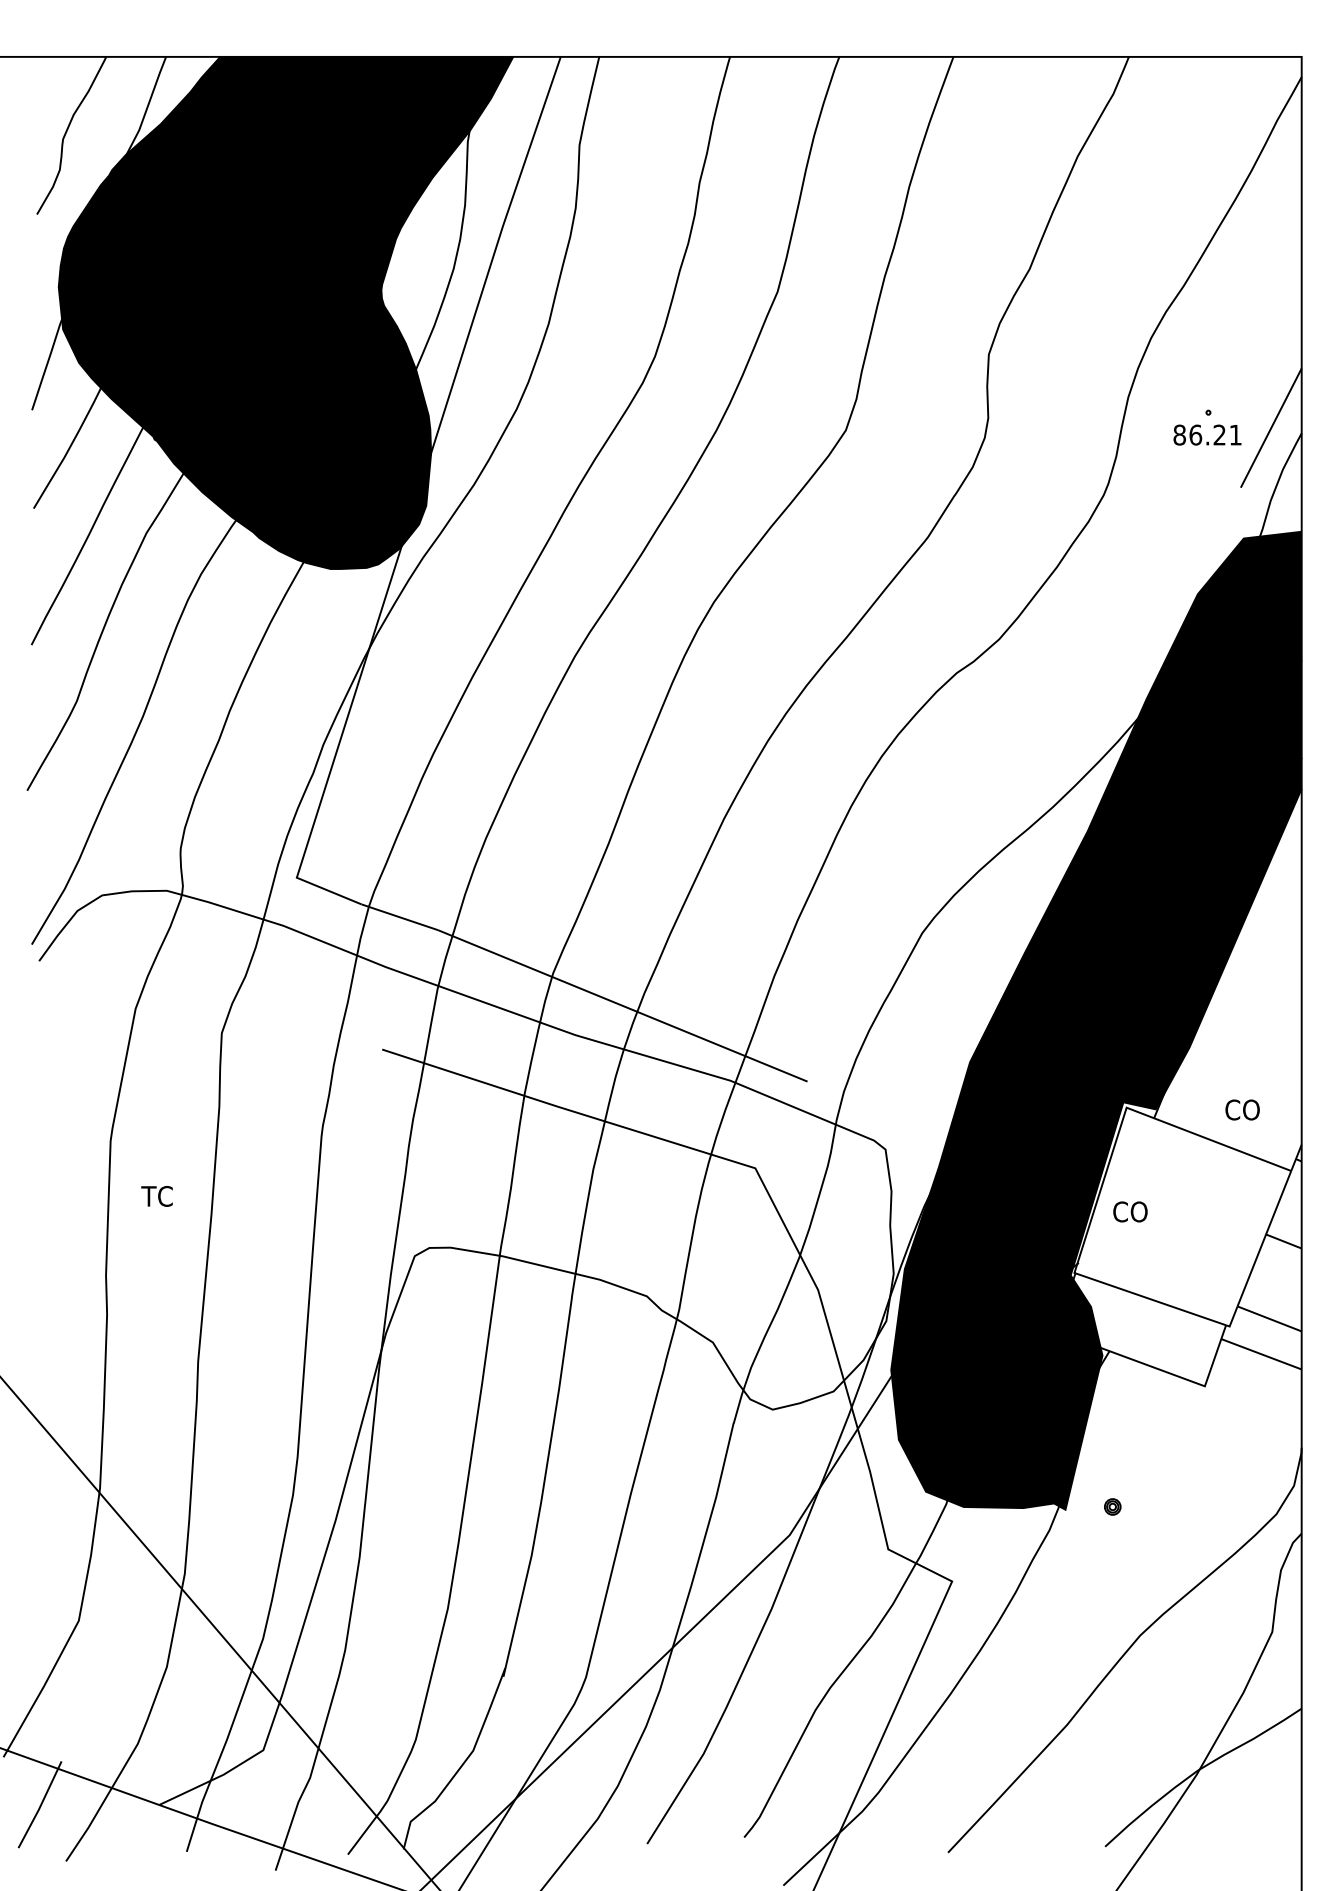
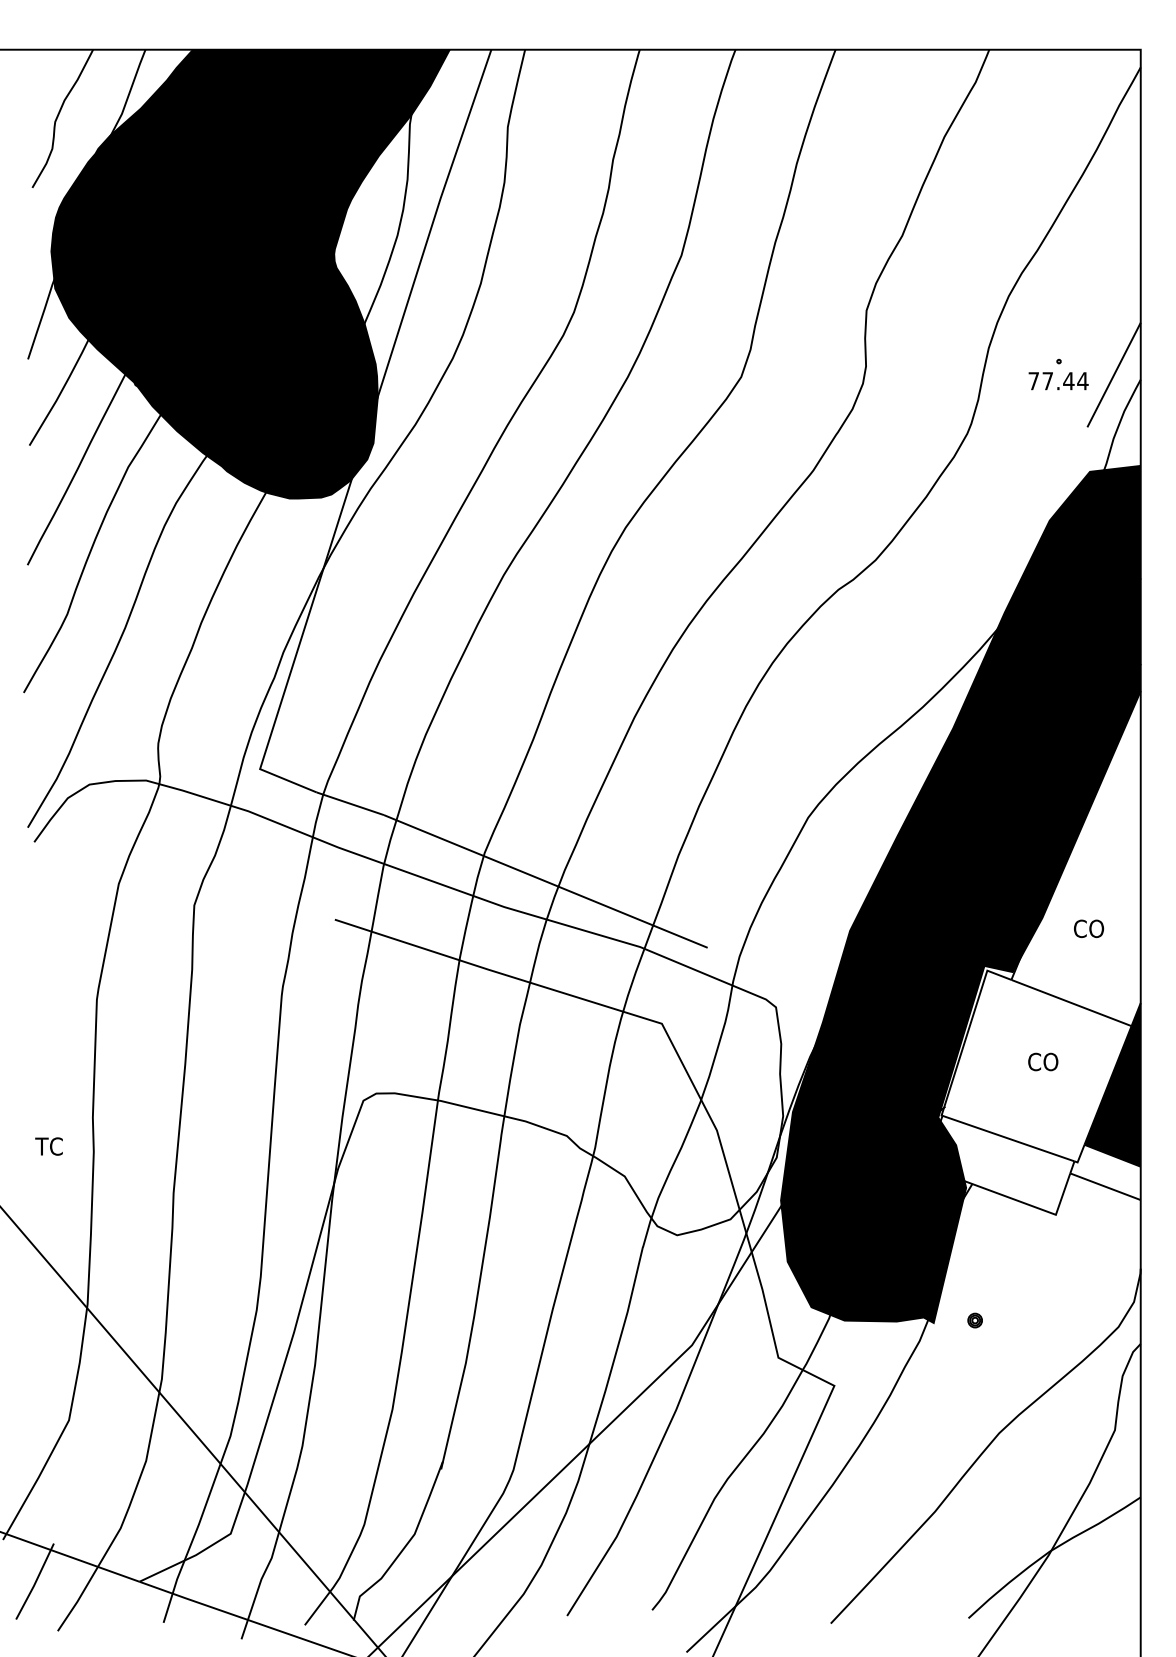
text: (1207, 434) -> (1058, 380), 86.21 -> 77.44
text: (1242, 1109) -> (1088, 928), moved
text: (156, 1196) -> (48, 1146), moved
text: (1130, 1211) -> (1043, 1061), moved
fill: (1269, 1237) -> (1112, 1084), added

